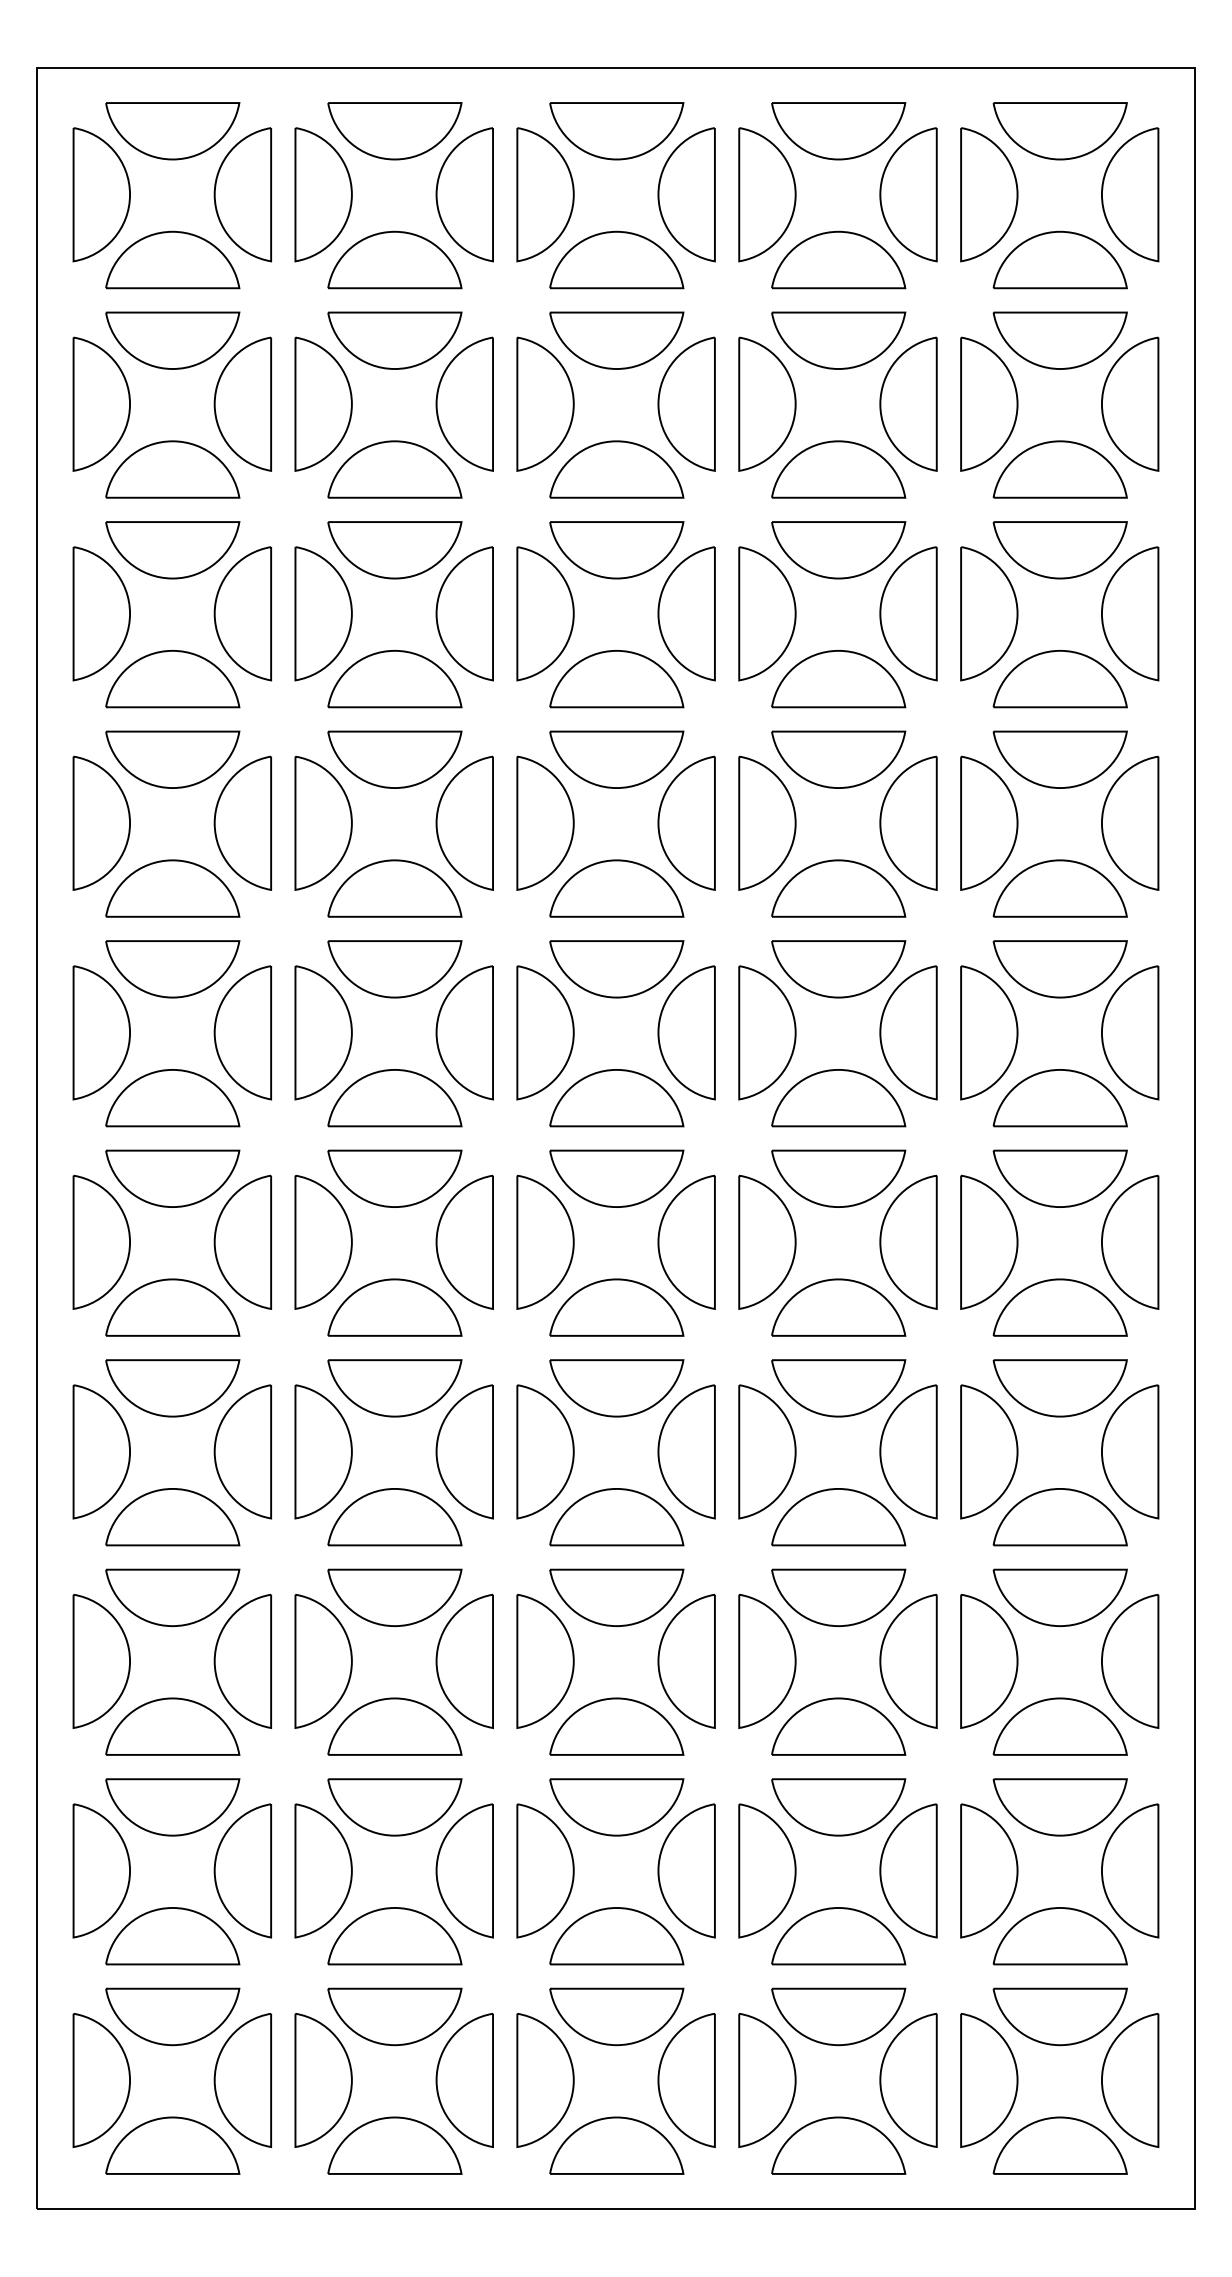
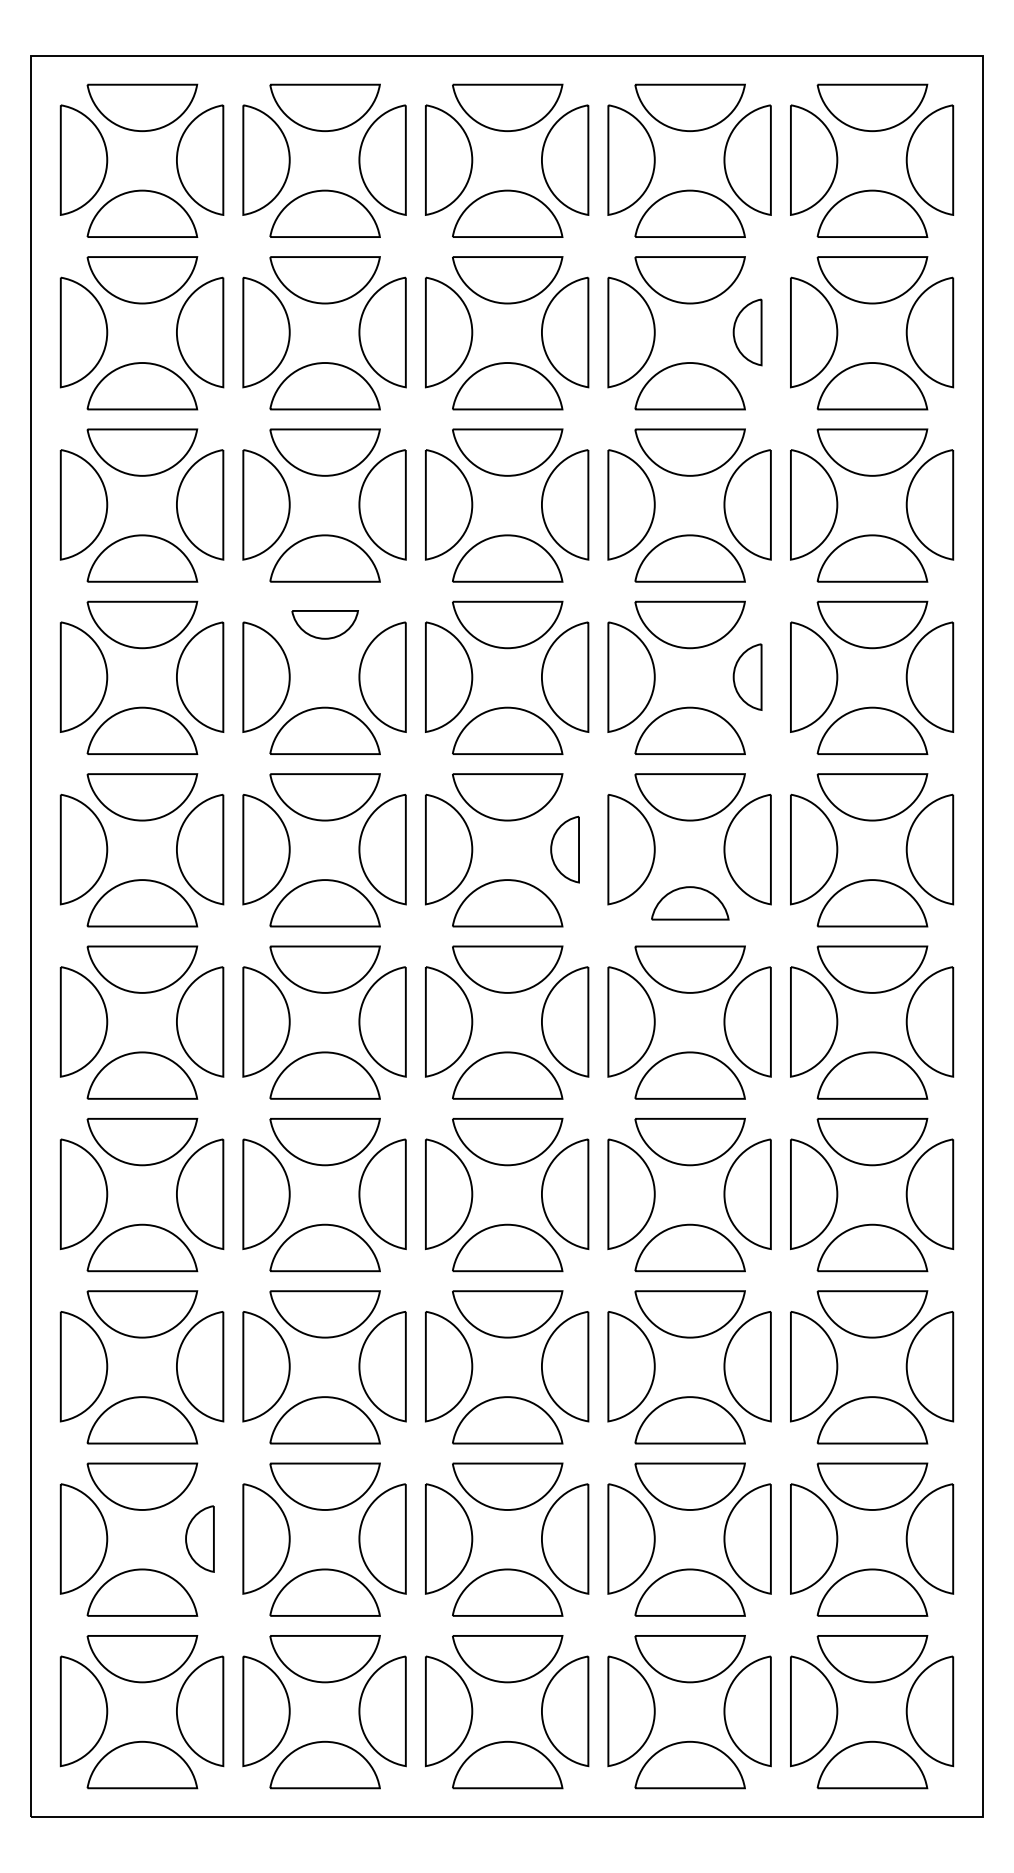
part: (908, 403) -> (747, 331), size x0.6
part: (394, 759) -> (324, 624), size x0.6
part: (908, 822) -> (747, 676), size x0.6
part: (686, 1032) -> (564, 849), size x0.6
part: (838, 1098) -> (690, 903), size x0.7
part: (242, 1870) -> (199, 1538), size x0.6

